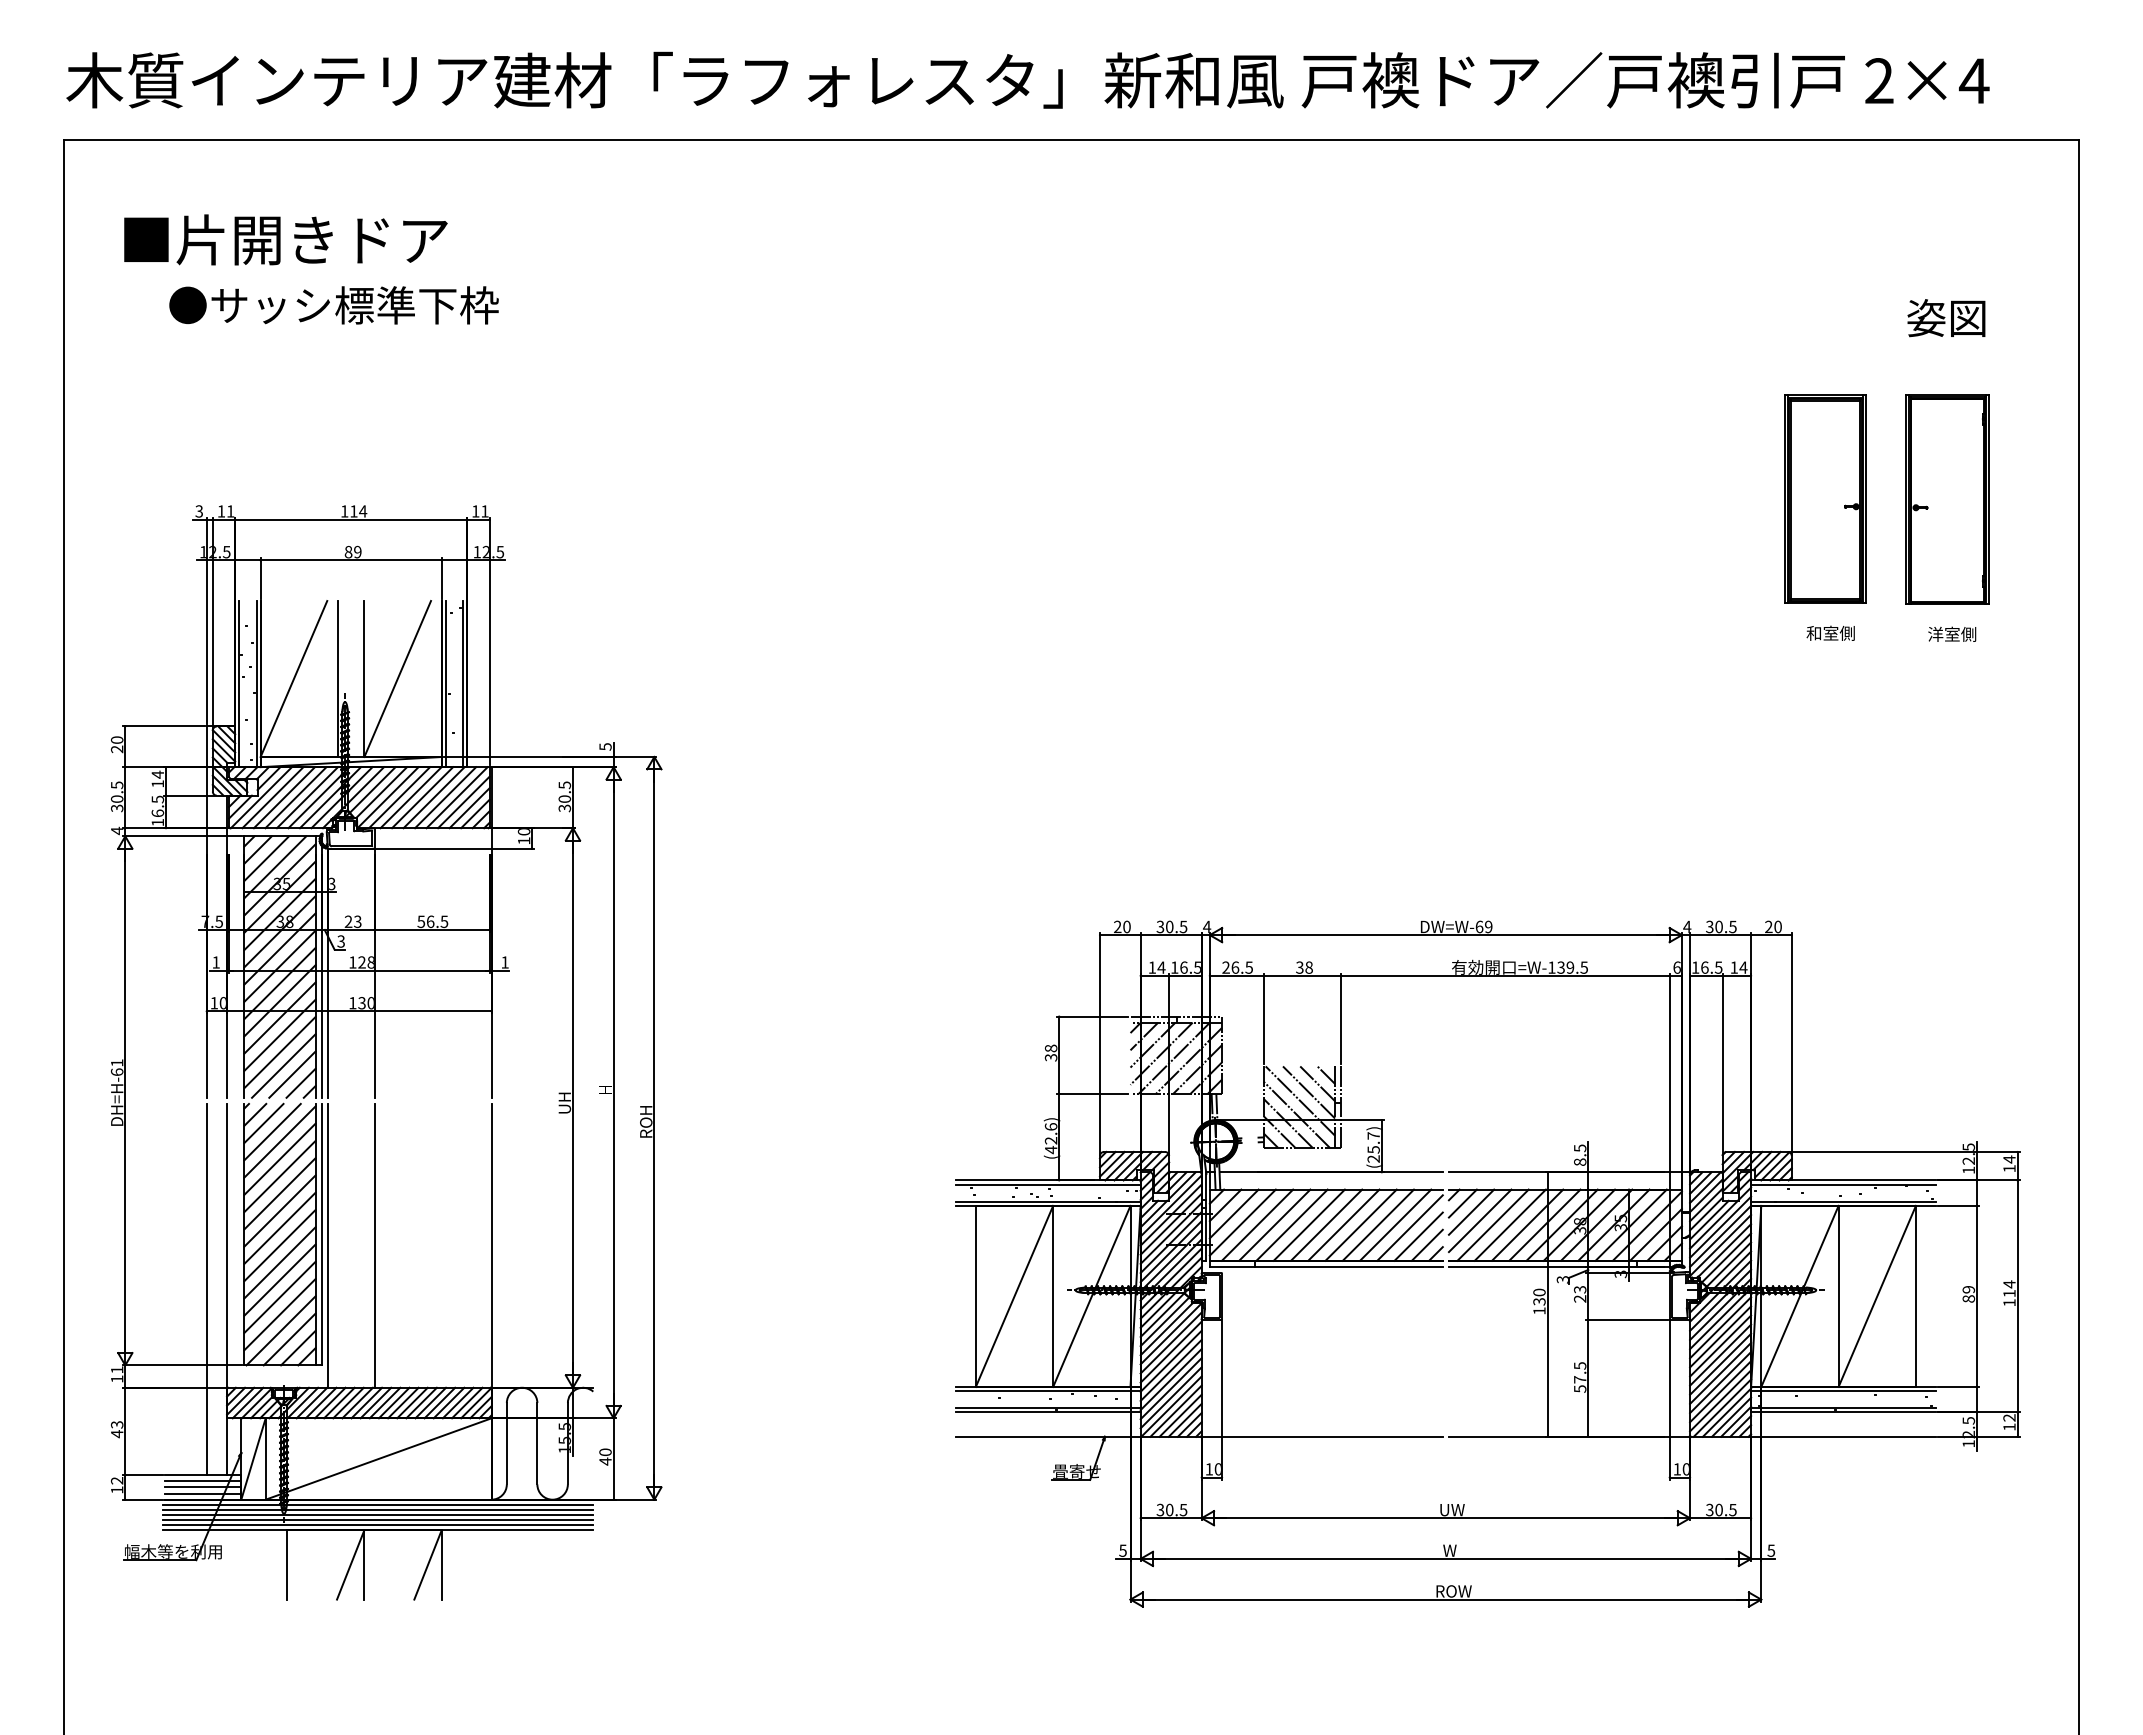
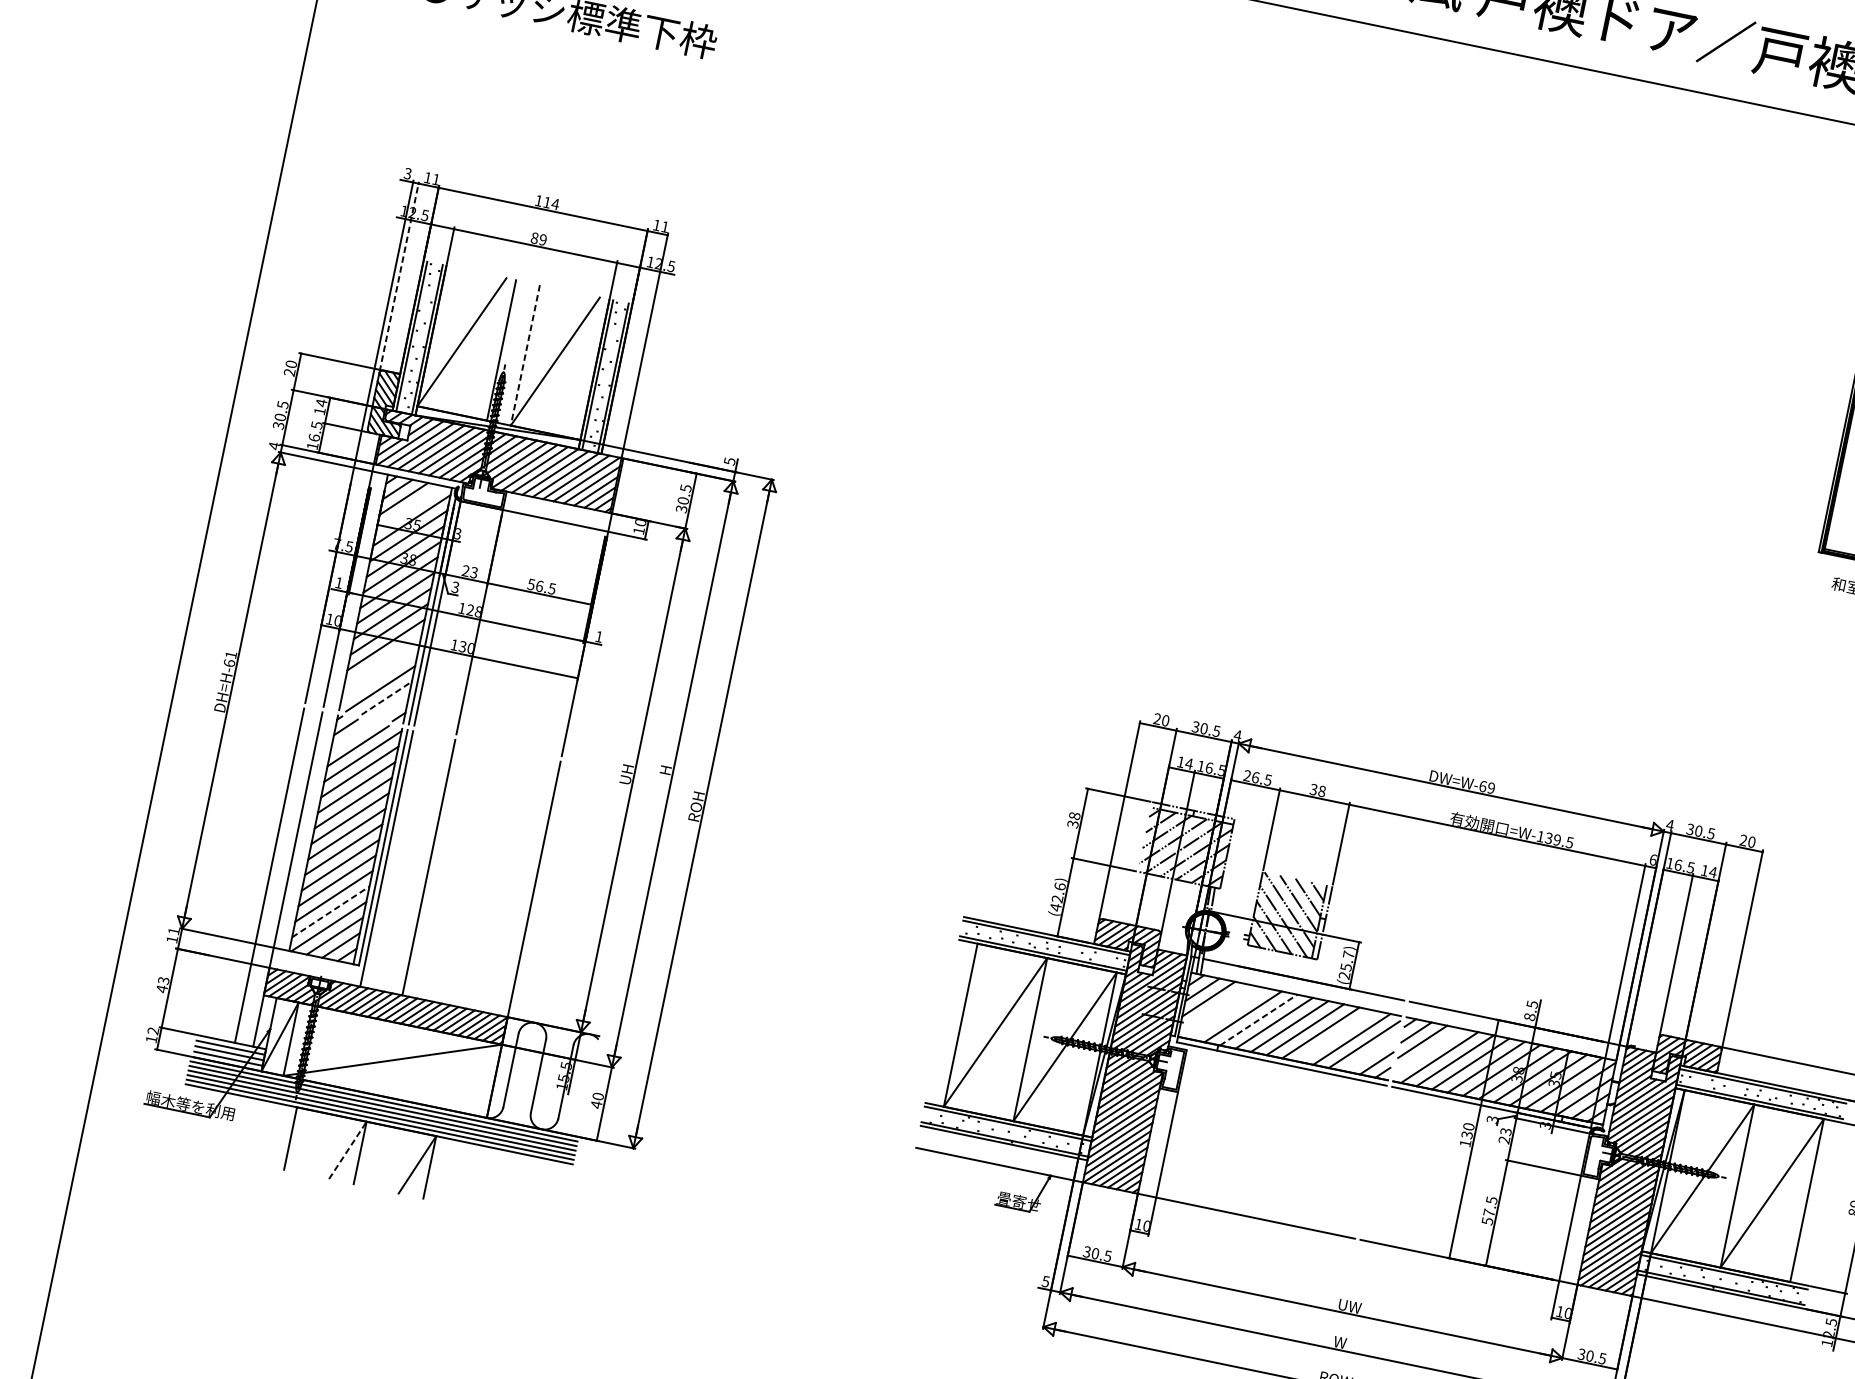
line: (212, 622) -> (399, 276), solid -> dashed
line: (364, 679) -> (525, 355), solid -> dashed
line: (275, 867) -> (410, 508), removed
line: (279, 1034) -> (382, 659), removed
line: (279, 1052) -> (379, 675), removed
line: (292, 1074) -> (386, 698), solid -> dashed
line: (300, 1082) -> (392, 706), removed
line: (263, 1123) -> (351, 736), removed
line: (1479, 1220) -> (1428, 1050), removed
line: (1242, 1222) -> (1214, 1008), removed
line: (1257, 1224) -> (1227, 1013), removed
line: (1292, 1224) -> (1259, 1019), solid -> dashed
line: (1377, 1224) -> (1335, 1035), removed
line: (1418, 1236) -> (1370, 1053), removed
line: (280, 1314) -> (331, 911), solid -> dashed
line: (350, 1564) -> (347, 1150), solid -> dashed

